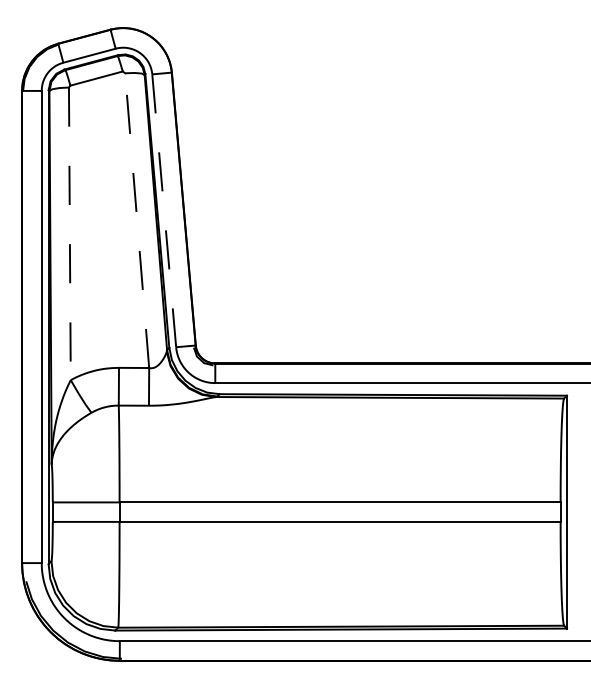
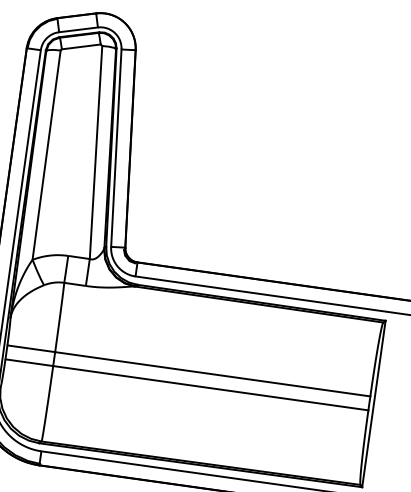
line: (164, 210) -> (116, 148), dashed -> solid
line: (137, 220) -> (96, 152), dashed -> solid
line: (69, 234) -> (46, 155), dashed -> solid

